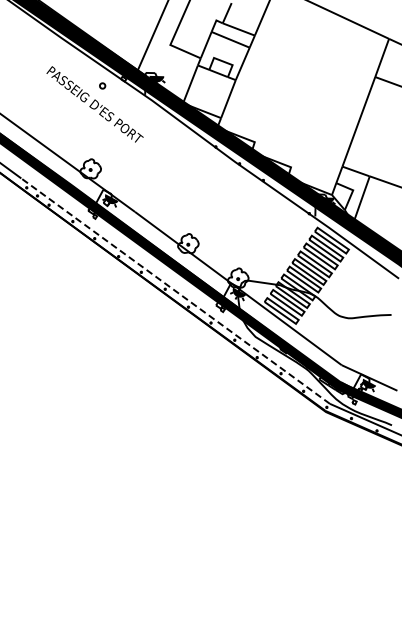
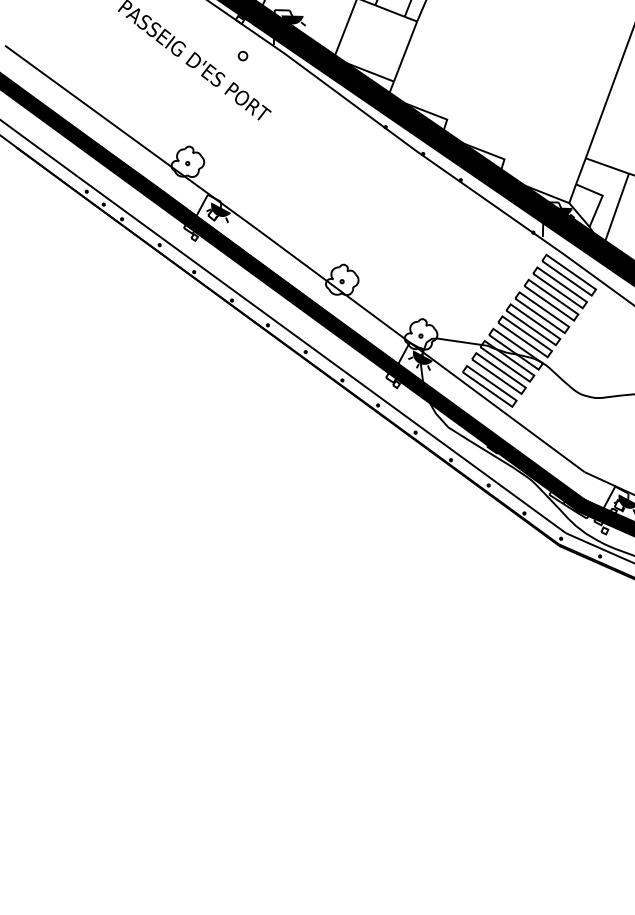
part: (102, 85) -> (242, 55), moved
line: (175, 290) -> (321, 354), dashed -> solid

